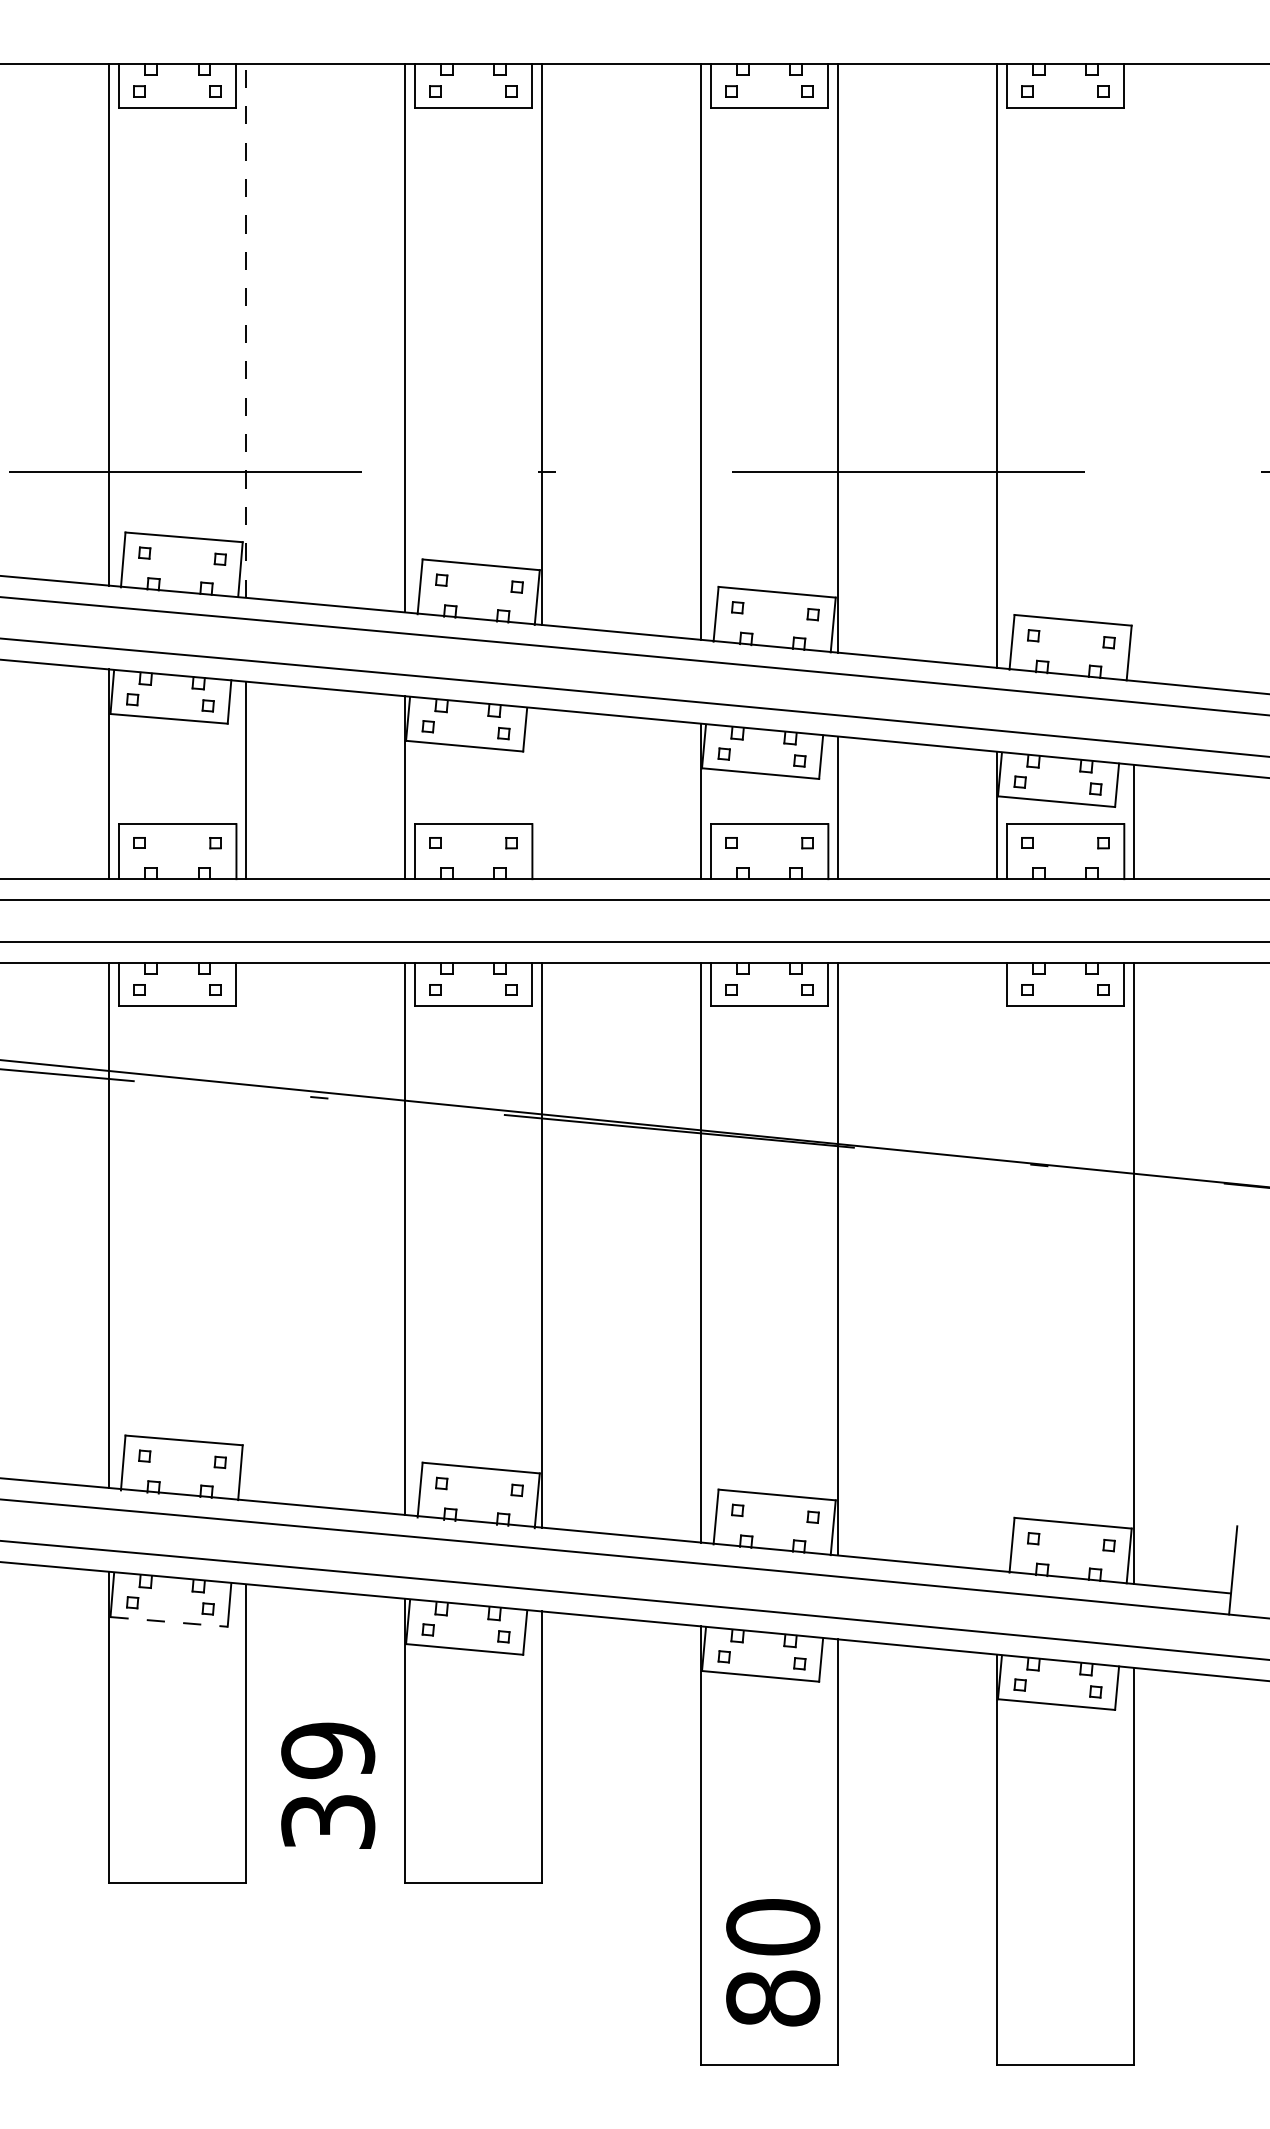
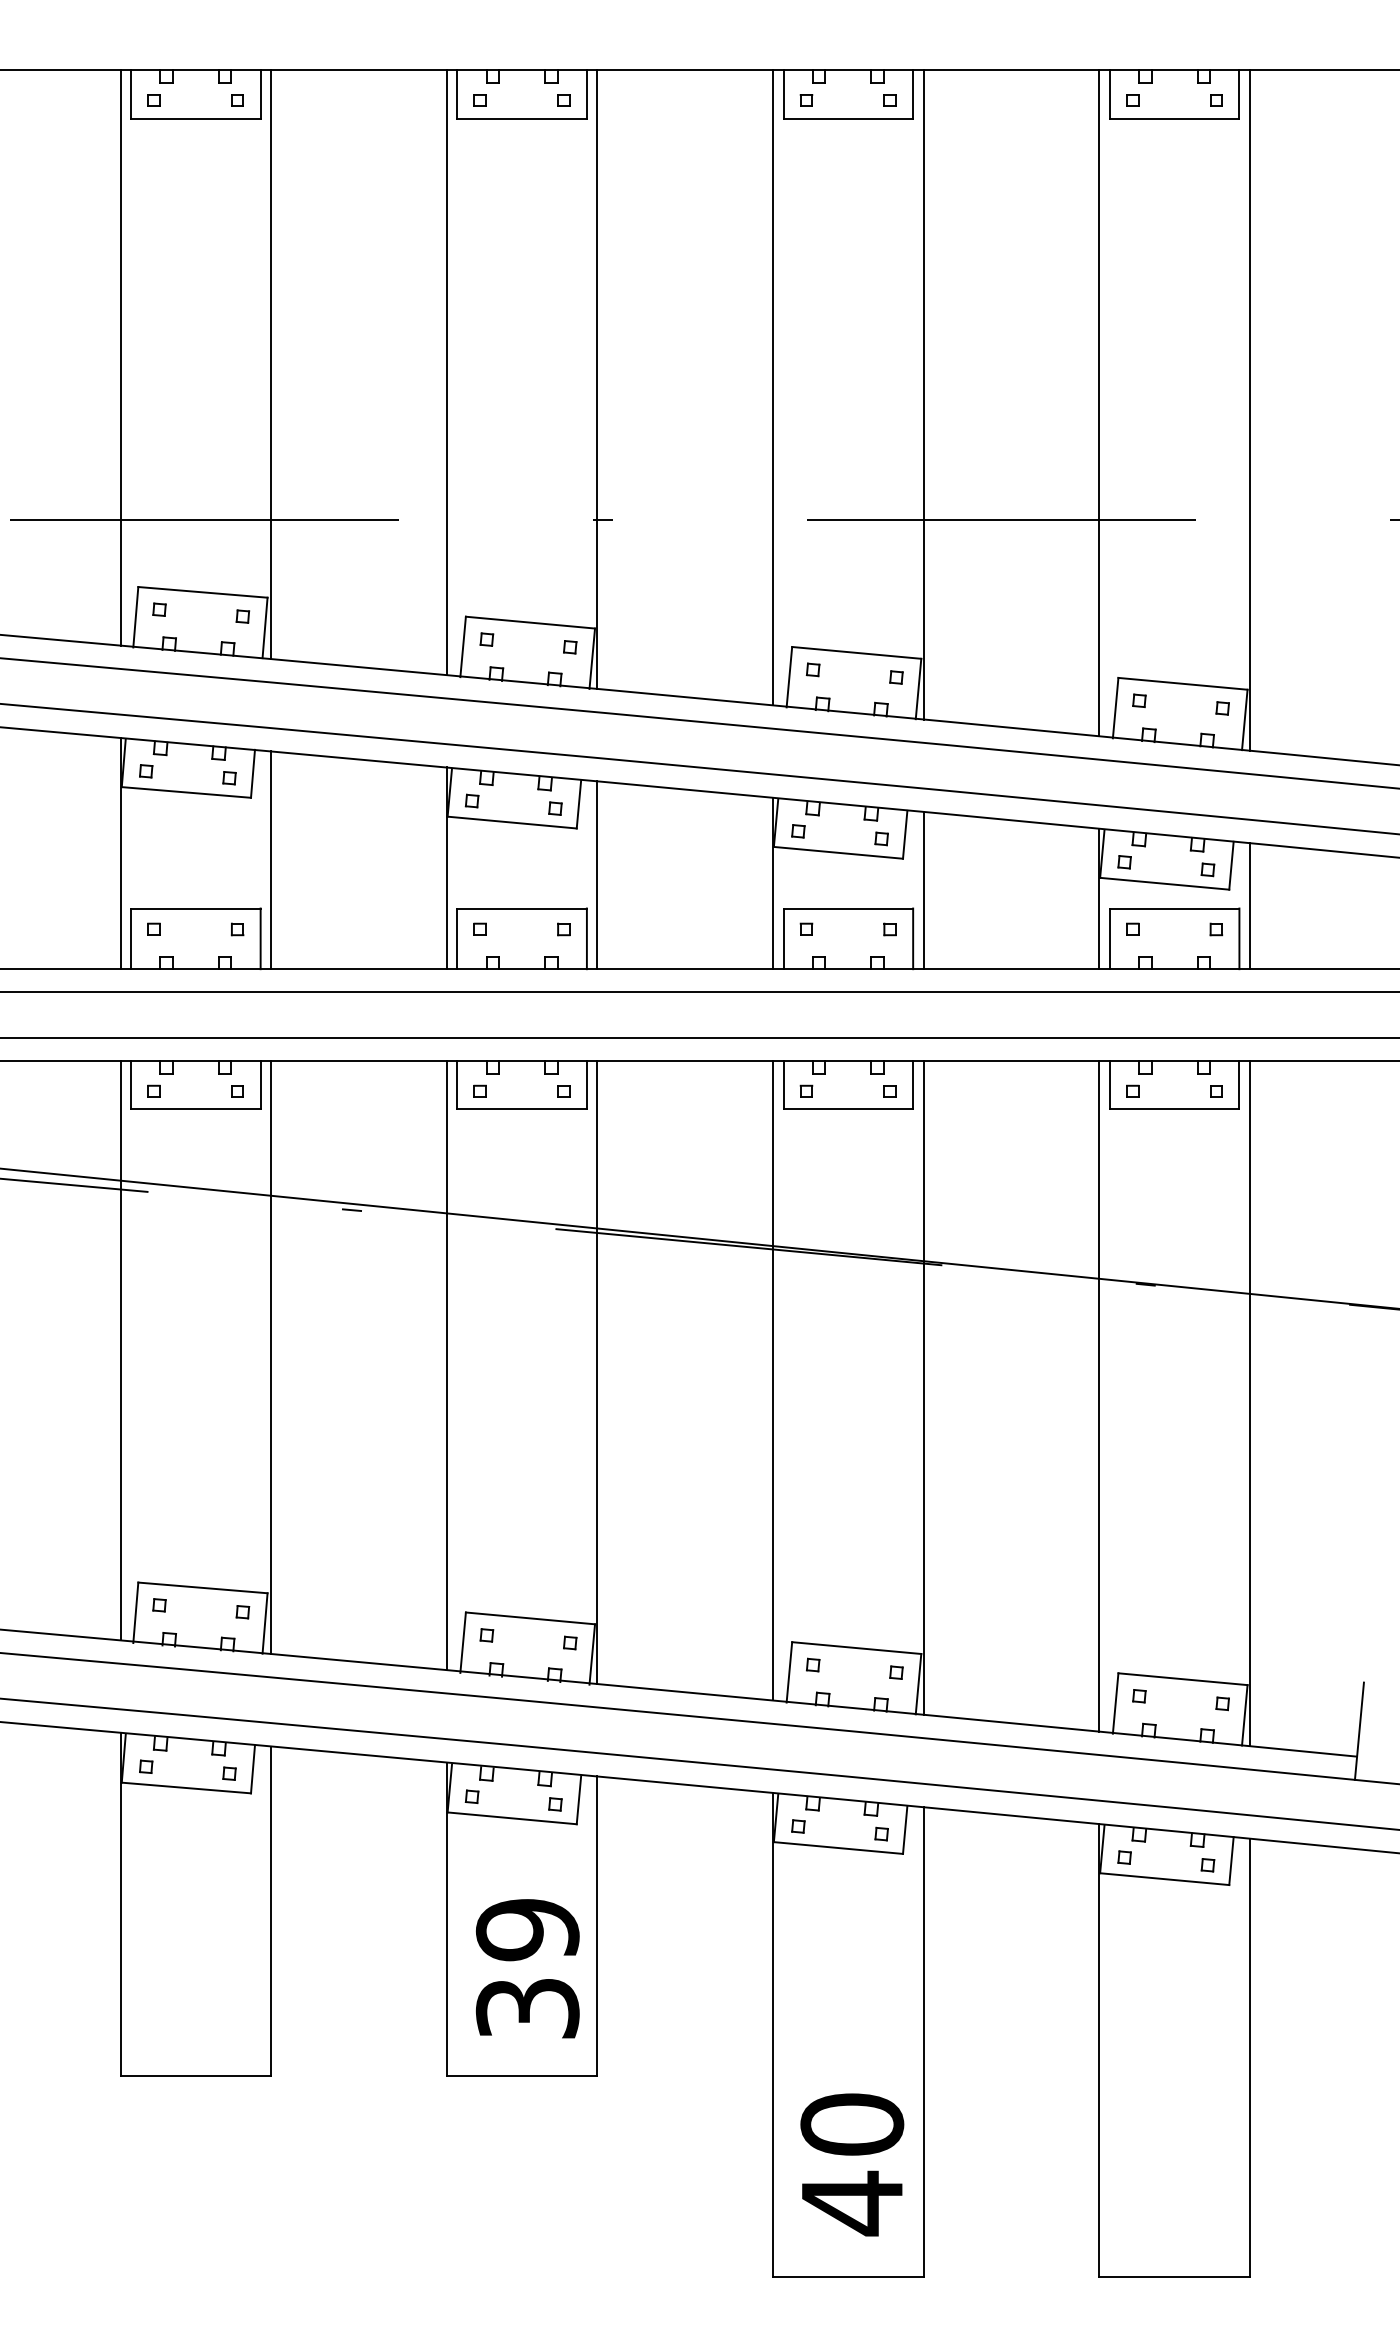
line: (246, 330) -> (271, 364), dashed -> solid
line: (1133, 372) -> (1249, 410), added
line: (542, 794) -> (597, 875), added
line: (246, 1231) -> (271, 1357), added
line: (997, 1266) -> (1099, 1396), added
line: (169, 1622) -> (186, 1788), dashed -> solid
text: (327, 1785) -> (527, 1968), moved
text: (773, 1998) -> (852, 2203), 80 -> 40

